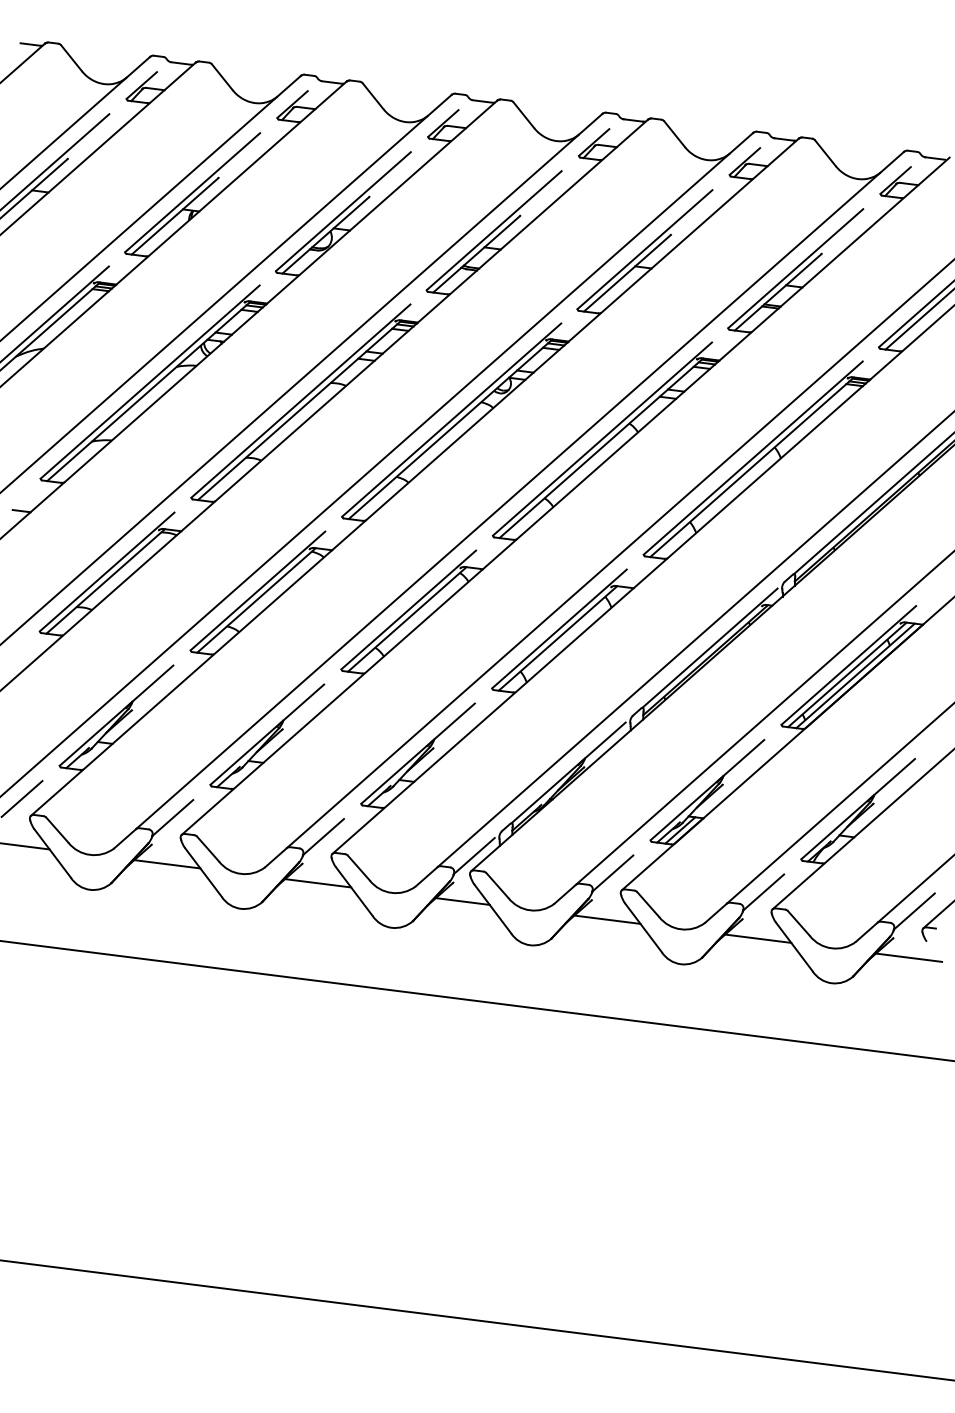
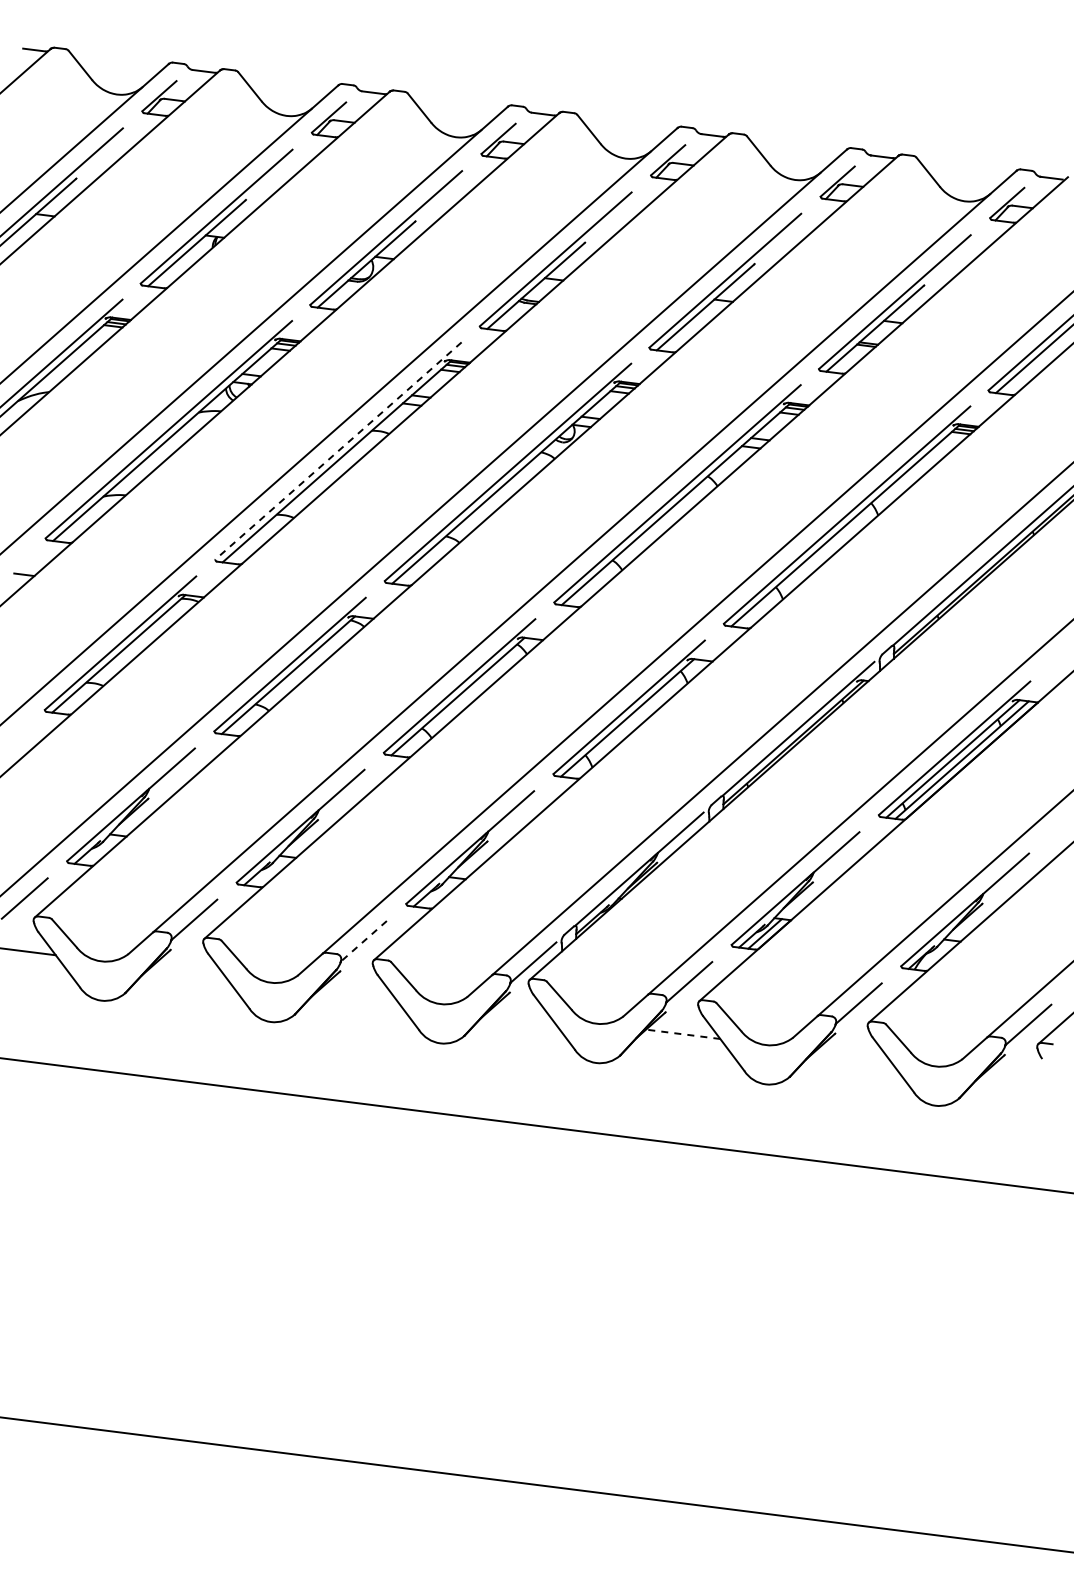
line: (300, 401) -> (338, 451), solid -> dashed
line: (323, 837) -> (363, 941), solid -> dashed
line: (167, 863) -> (188, 971), removed
line: (317, 883) -> (357, 993), removed
line: (462, 901) -> (520, 1013), removed
line: (606, 919) -> (682, 1034), solid -> dashed
line: (758, 938) -> (852, 1055), removed
line: (909, 957) -> (1022, 1076), removed

